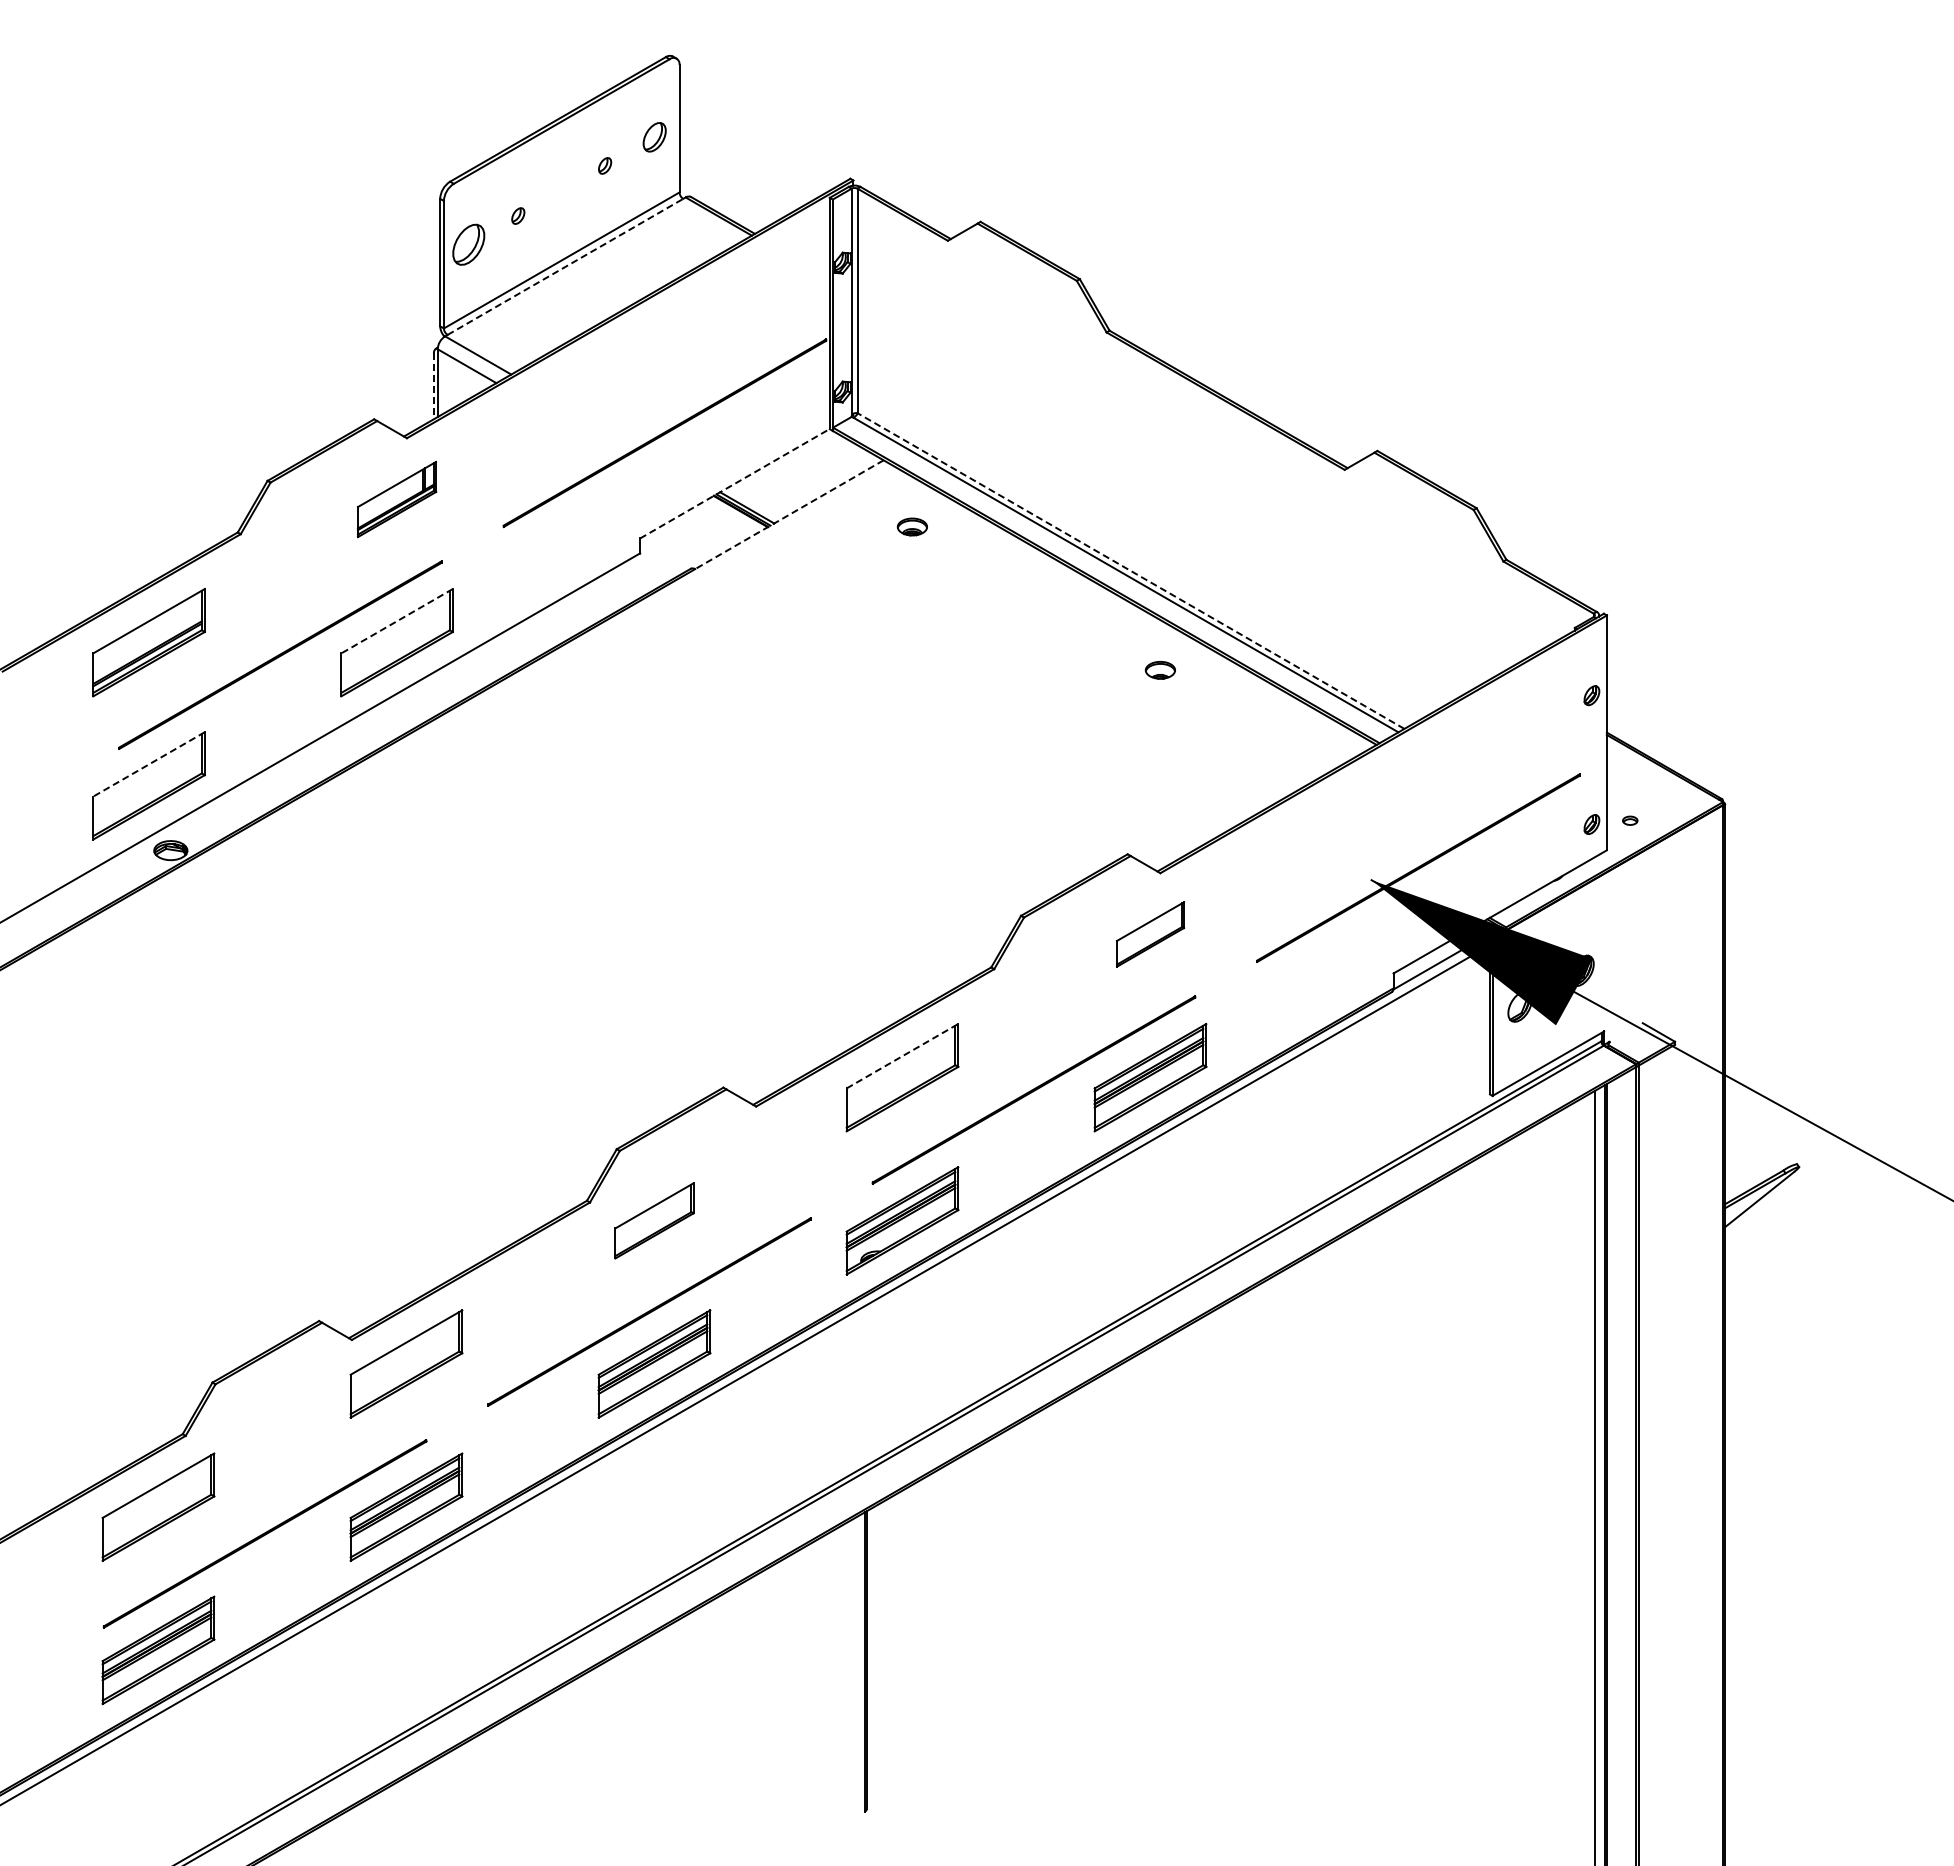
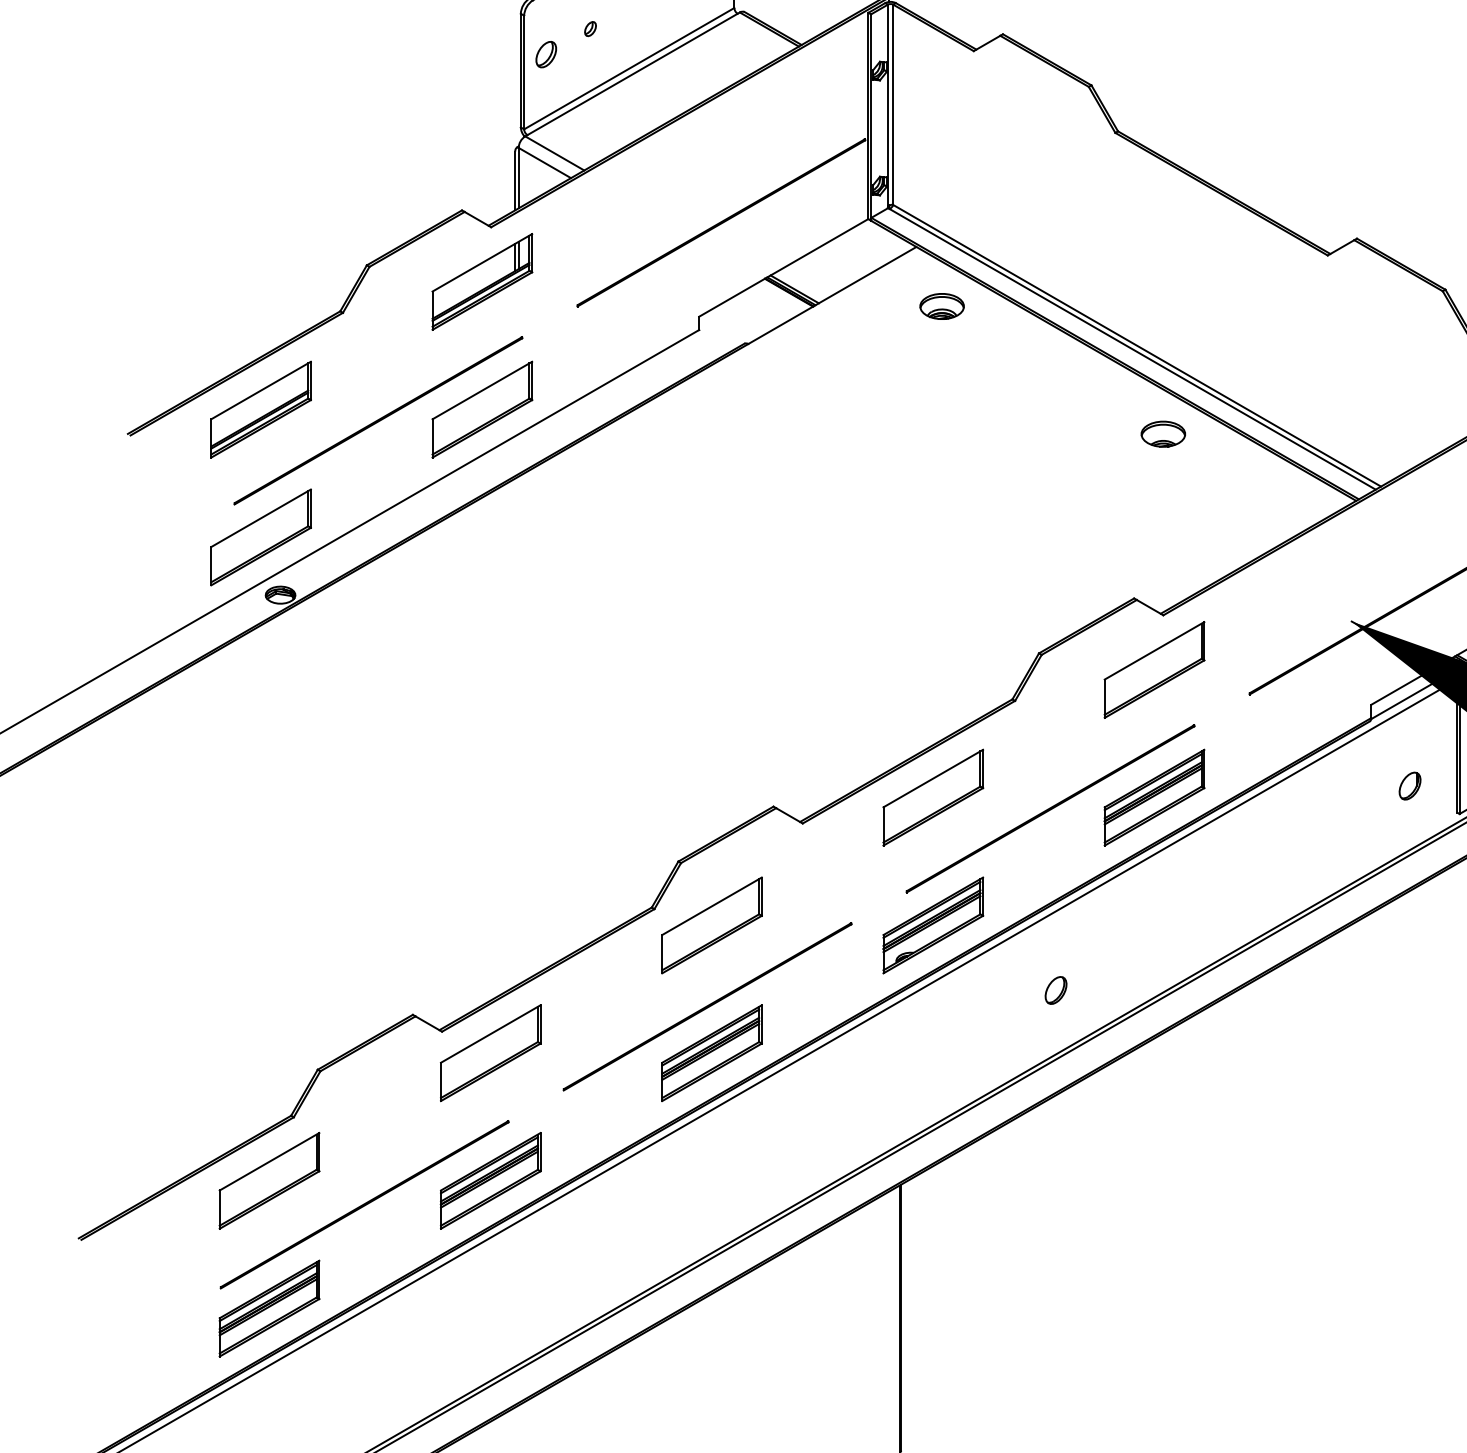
part: (468, 244) -> (546, 54), size x0.71
line: (565, 266) -> (632, 74), dashed -> solid
line: (433, 386) -> (514, 181), dashed -> solid
line: (734, 483) -> (783, 267), dashed -> solid
part: (396, 499) -> (481, 281), size x1.43
line: (789, 514) -> (832, 295), dashed -> solid
part: (912, 526) -> (942, 306), size x1.67
line: (1131, 571) -> (1137, 346), dashed -> solid
line: (396, 621) -> (481, 390), dashed -> solid
part: (1160, 670) -> (1163, 434), size x1.67
line: (148, 764) -> (260, 518), dashed -> solid
part: (1150, 934) -> (1154, 670), size x1.67
line: (902, 1055) -> (933, 777), dashed -> solid
part: (1436, 1064) -> (1409, 785), added
part: (654, 1220) -> (712, 925), size x1.43
part: (1039, 1293) -> (1055, 990), added

